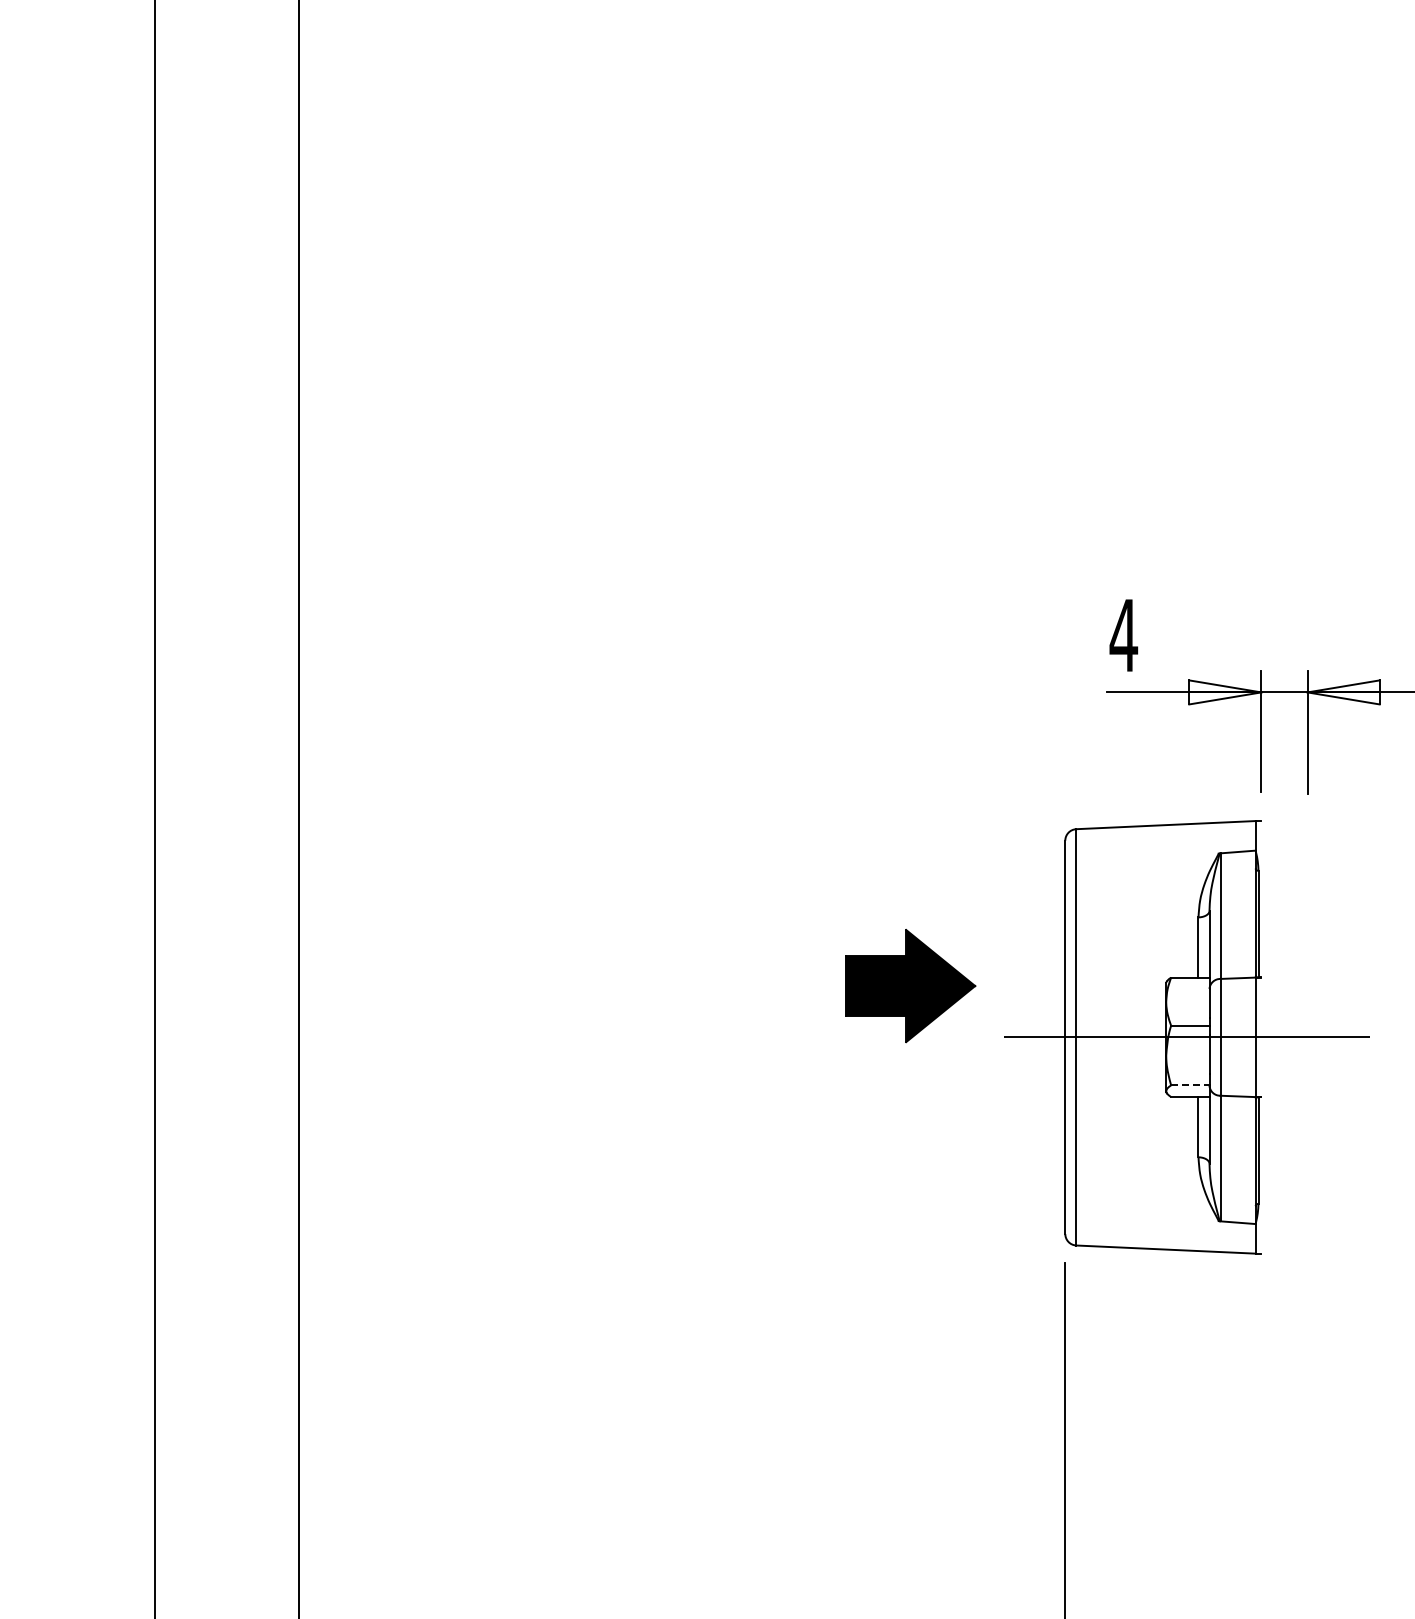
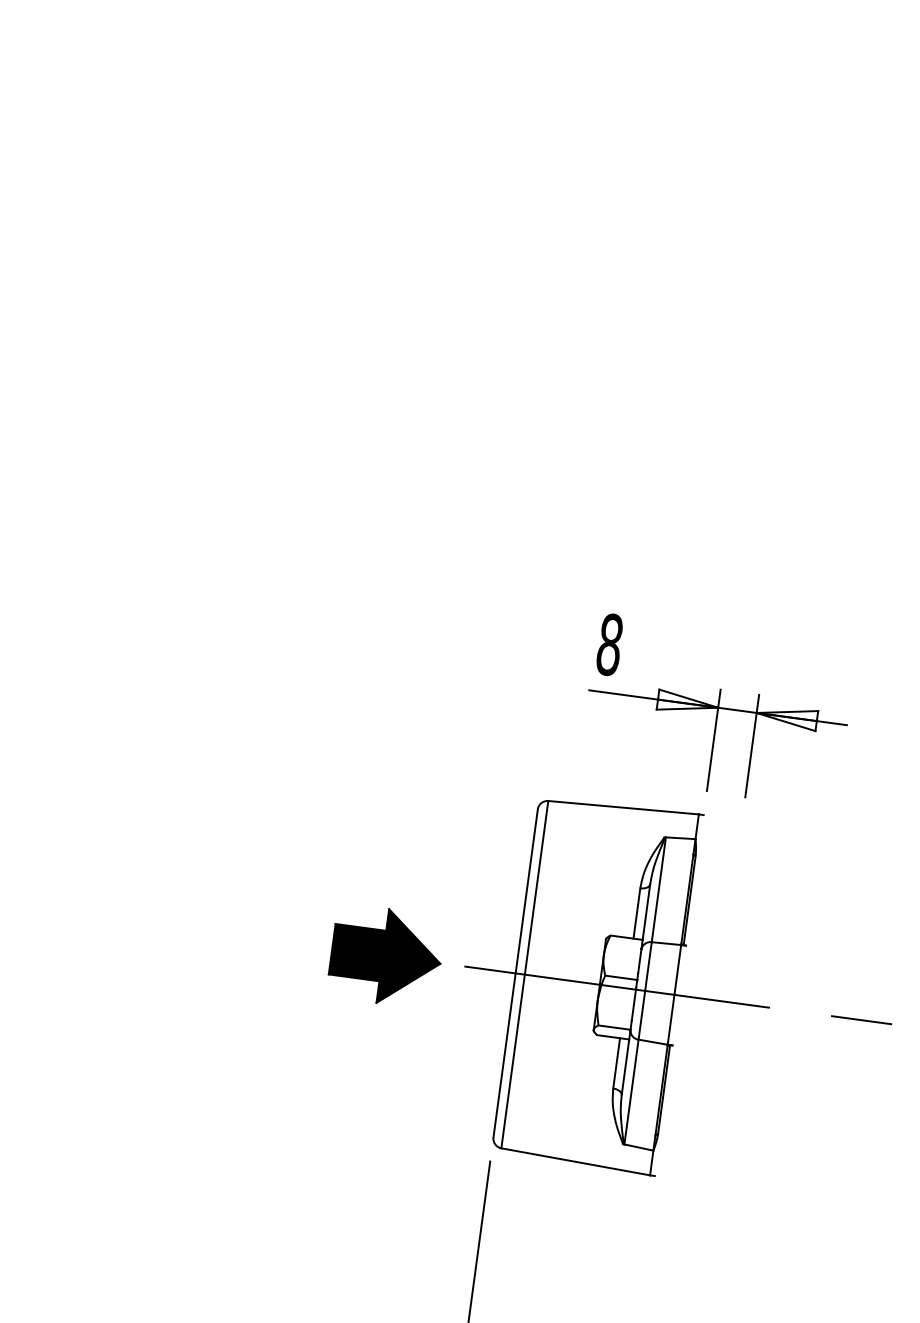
text: (1123, 635) -> (609, 644), 4 -> 8
part: (910, 986) -> (386, 956), moved
line: (1190, 1085) -> (614, 1027), dashed -> solid

